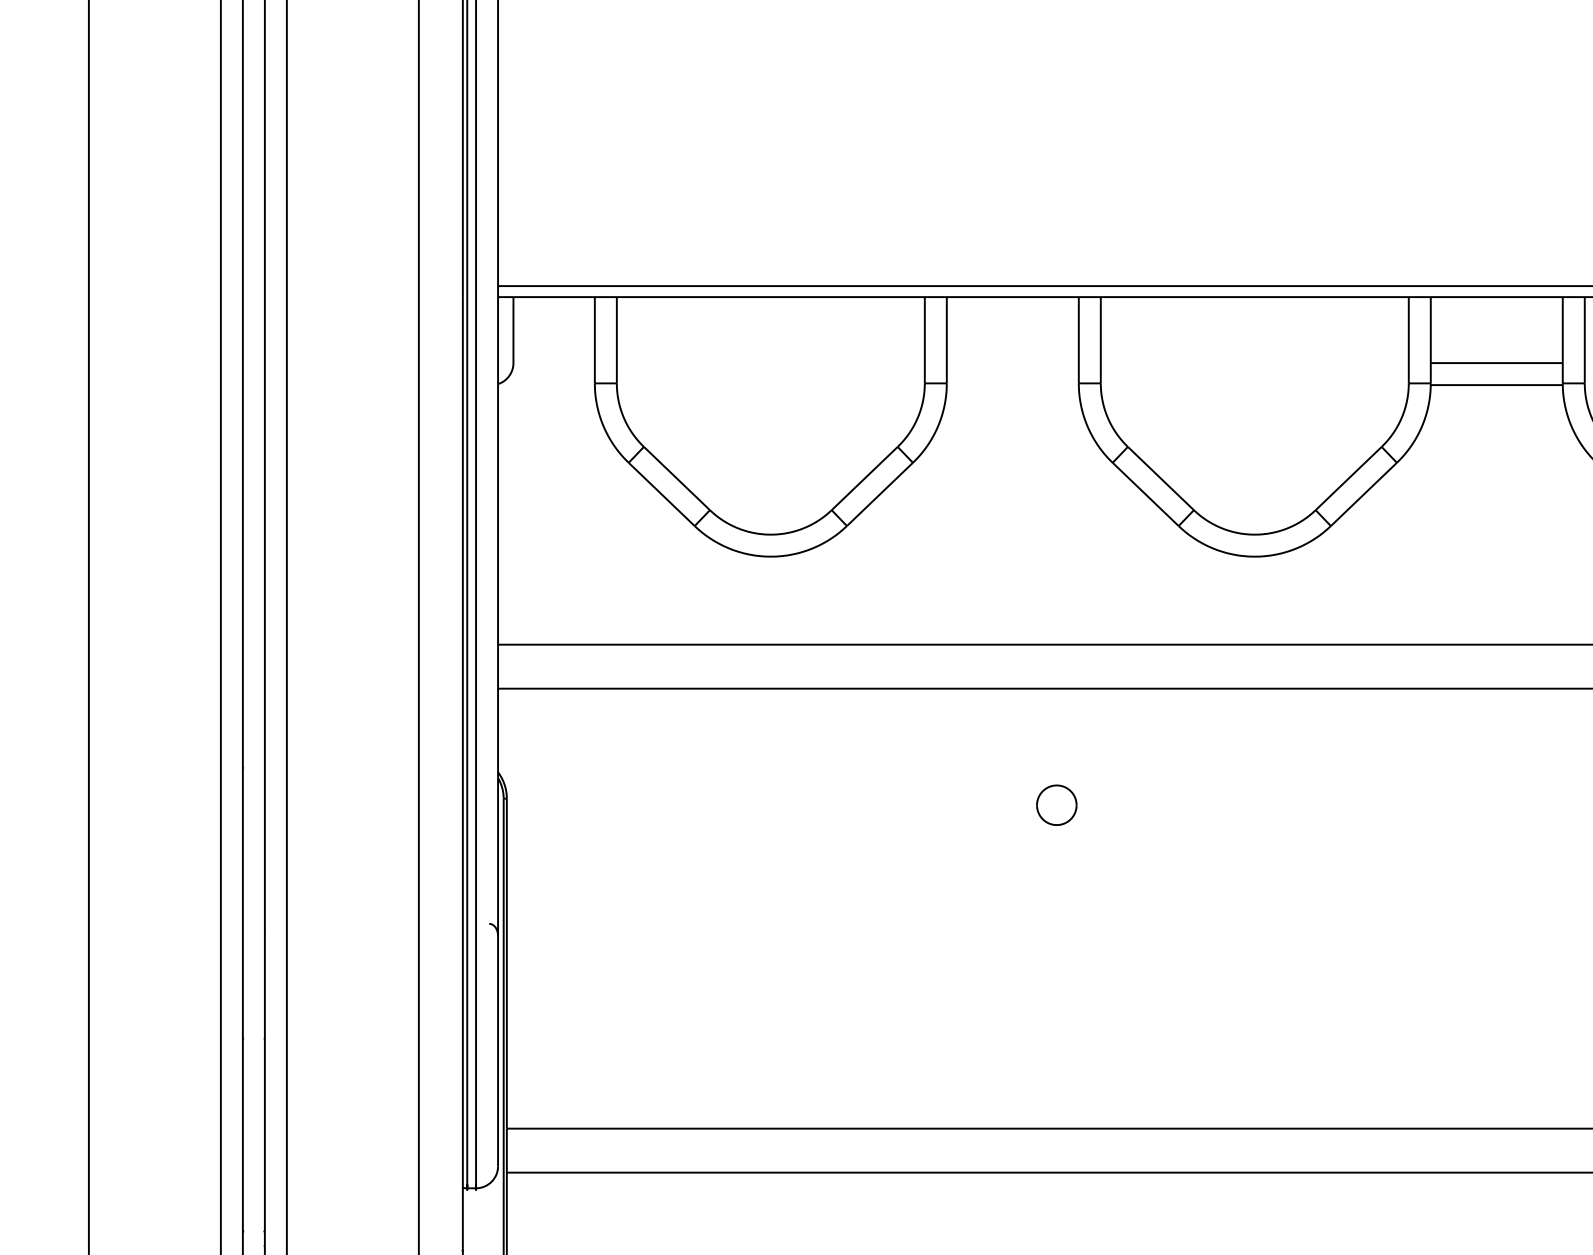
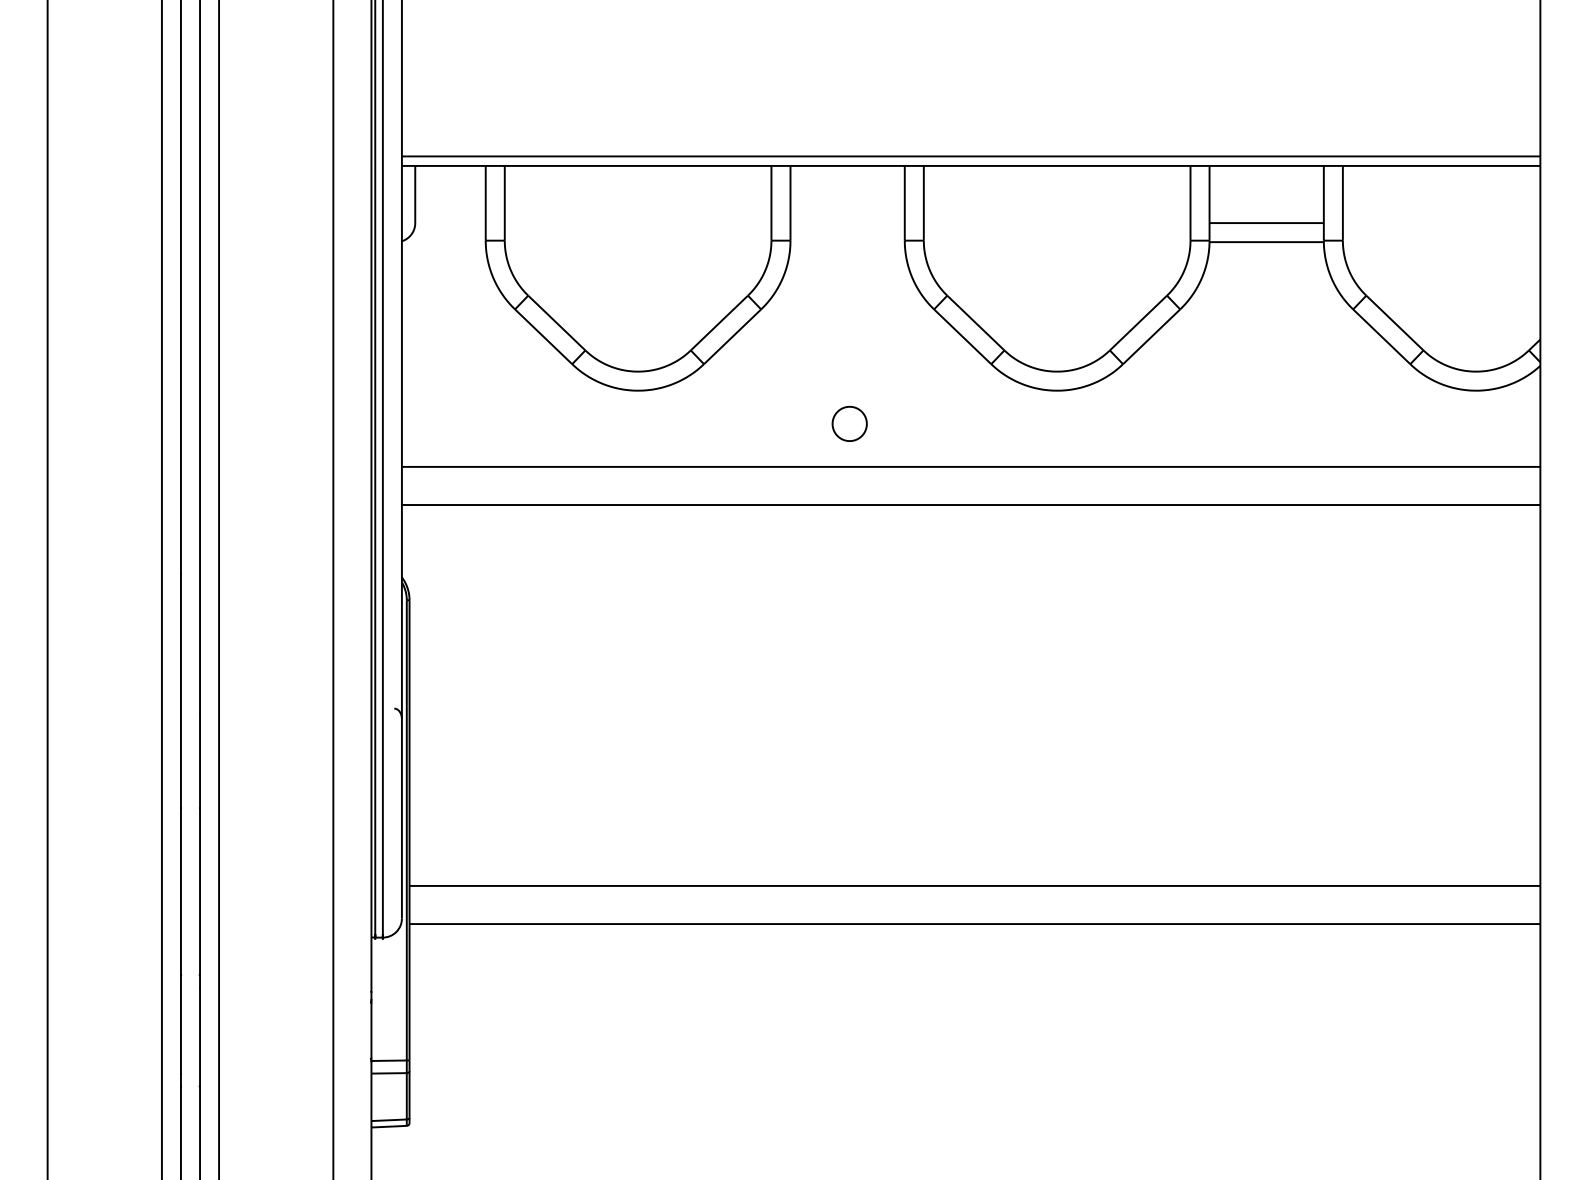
part: (1056, 804) -> (849, 423), moved

